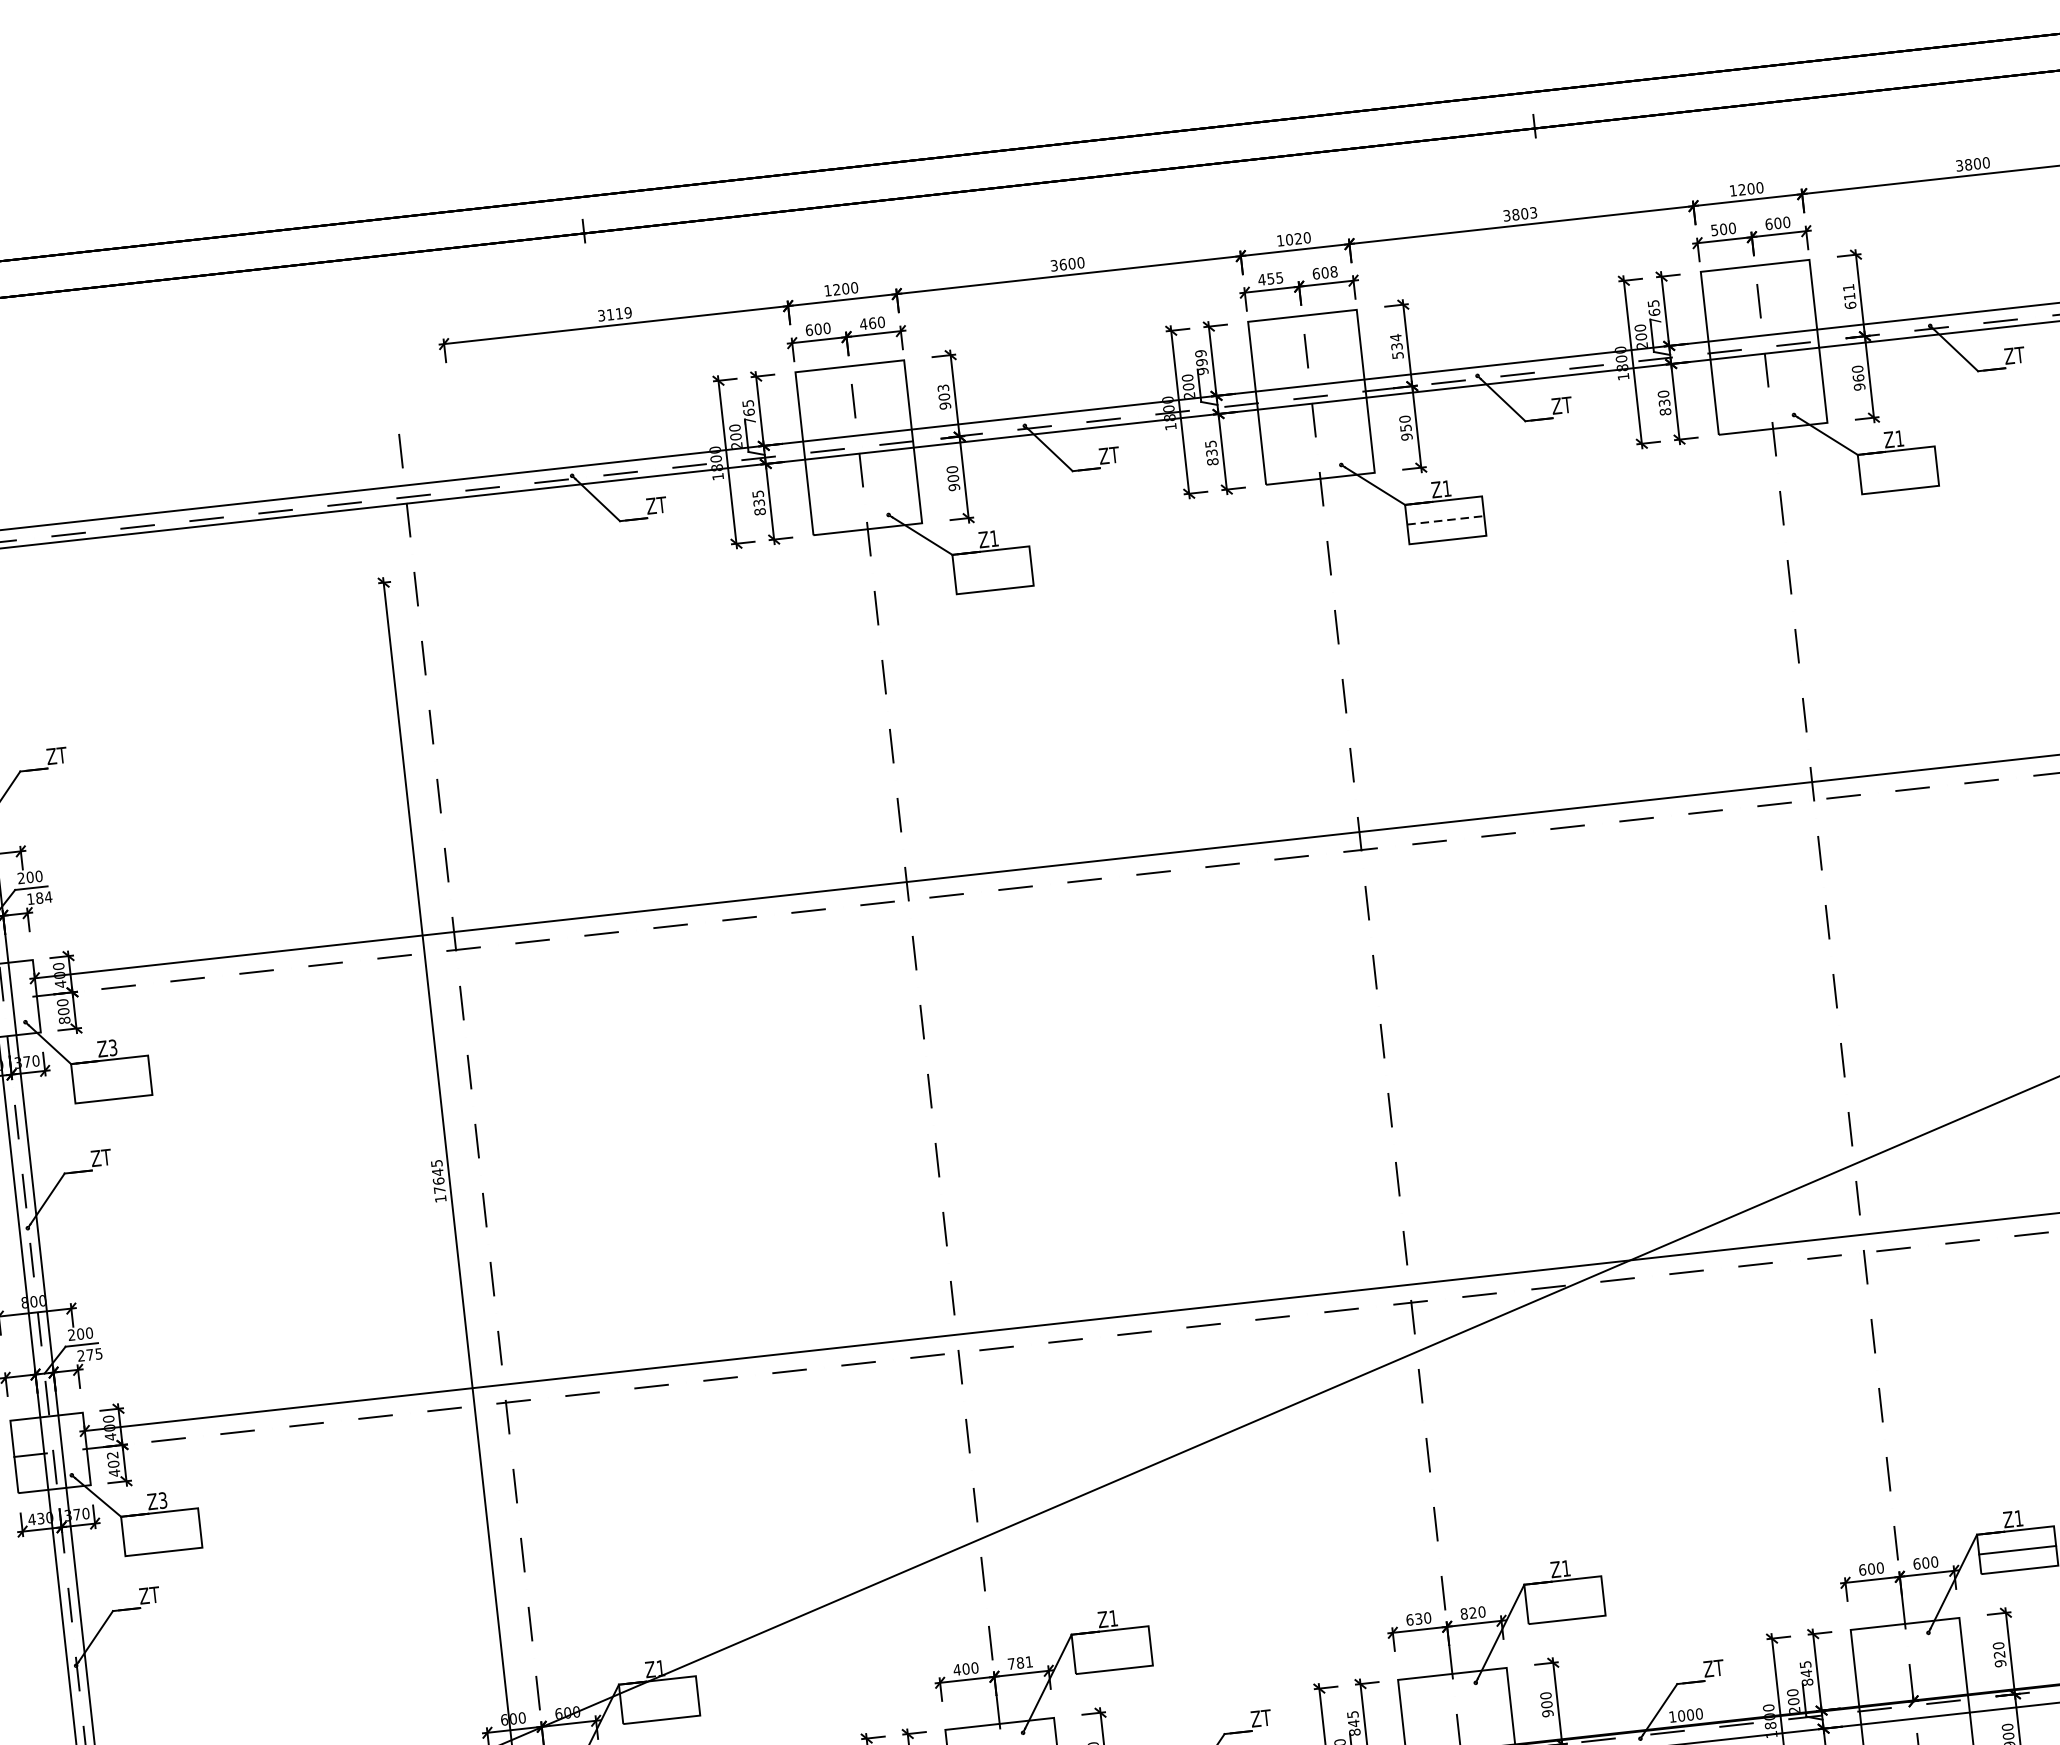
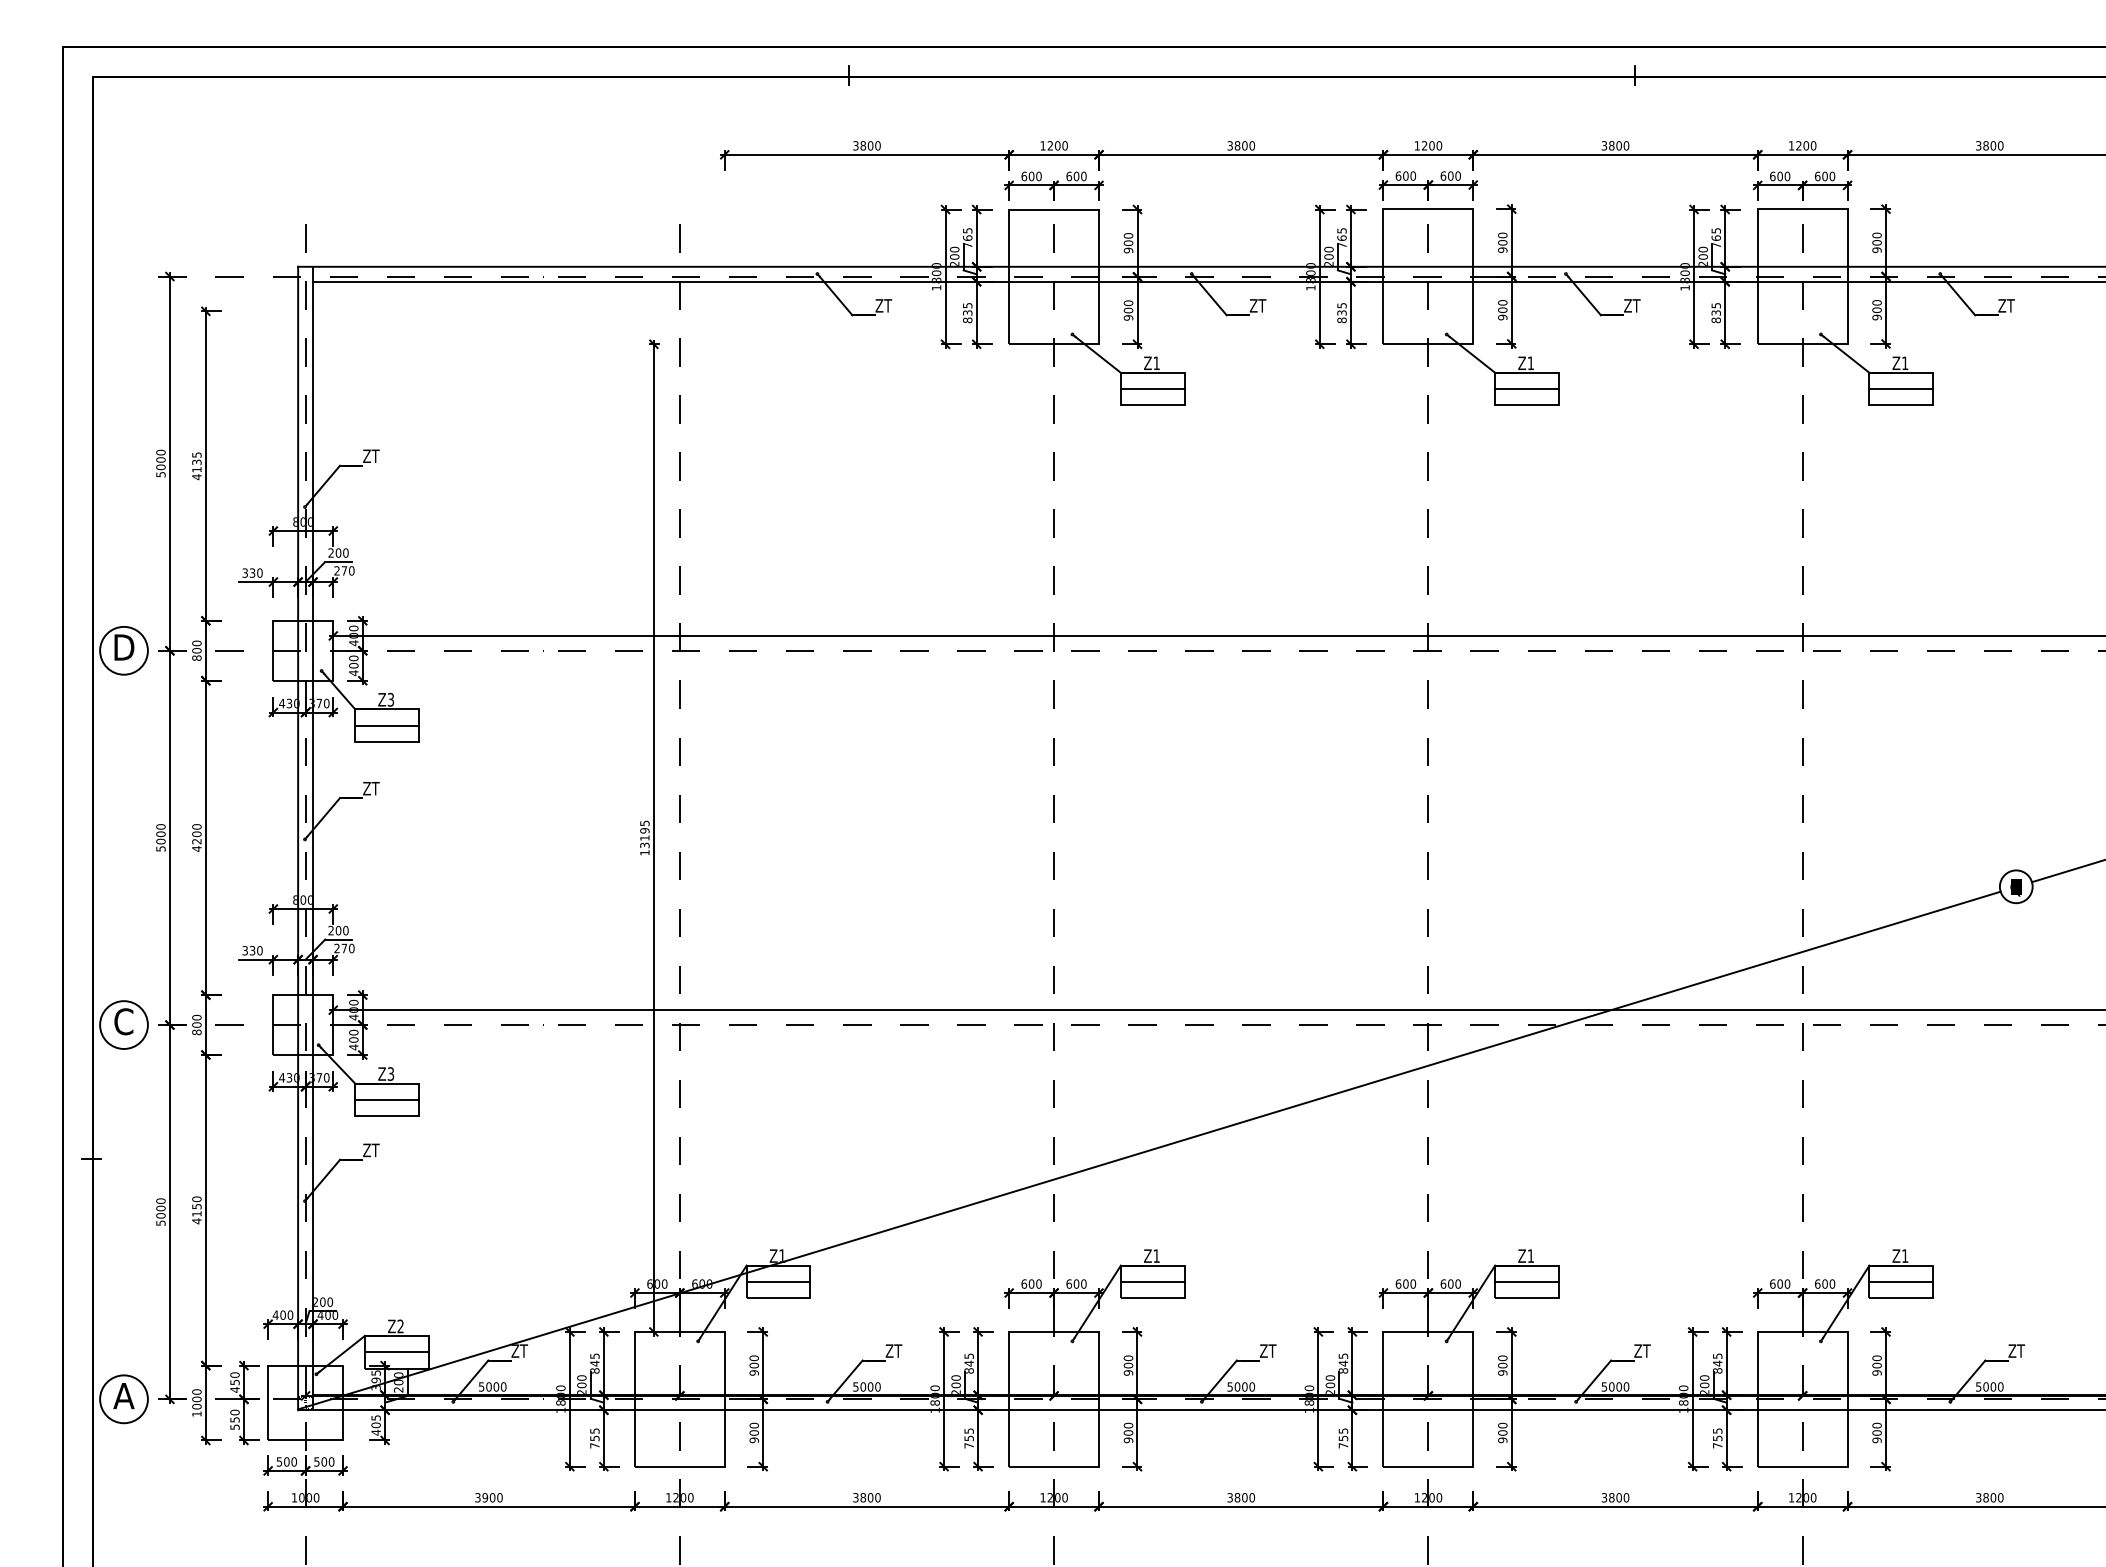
text: (1533, 212) -> (1626, 145), 3803 -> 3800
text: (1714, 230) -> (1772, 176), 500 -> 600
text: (1292, 238) -> (1427, 145), 1020 -> 1200
text: (1063, 264) -> (1237, 145), 3600 -> 3800
text: (1333, 271) -> (1457, 175), 608 -> 600
text: (1270, 278) -> (1405, 175), 455 -> 600
text: (1848, 296) -> (1876, 242), 611 -> 900
text: (619, 313) -> (870, 145), 3119 -> 3800
text: (867, 323) -> (1072, 176), 460 -> 600
text: (1396, 346) -> (1502, 242), 534 -> 900
text: (1201, 362) -> (1341, 238), 999 -> 765
text: (1857, 377) -> (1876, 309), 960 -> 900
text: (943, 387) -> (1128, 235), 903 -> 900
text: (1662, 394) -> (1715, 305), 830 -> 835
text: (1405, 427) -> (1502, 309), 950 -> 900
line: (1898, 470) -> (1901, 389), added
line: (1445, 520) -> (1526, 389), dashed -> solid
line: (992, 570) -> (1152, 389), added
text: (39, 897) -> (344, 570), 184 -> 270
text: (64, 1021) -> (353, 673), 800 -> 400
line: (111, 1079) -> (386, 725), added
text: (438, 1180) -> (644, 837), 17645 -> 13195
text: (98, 1353) -> (351, 948), 275 -> 270
text: (112, 1455) -> (353, 1032), 402 -> 400
line: (161, 1531) -> (386, 1099), added
line: (1564, 1599) -> (1526, 1281), added
text: (1467, 1612) -> (1446, 1283), 820 -> 600
text: (1418, 1618) -> (1405, 1283), 630 -> 600
line: (1111, 1649) -> (1152, 1281), added
text: (1998, 1654) -> (1876, 1365), 920 -> 900
text: (1020, 1662) -> (1076, 1283), 781 -> 600
text: (956, 1669) -> (1023, 1283), 400 -> 600
line: (659, 1699) -> (778, 1281), added
text: (1672, 1716) -> (1604, 1386), 1000 -> 5000

